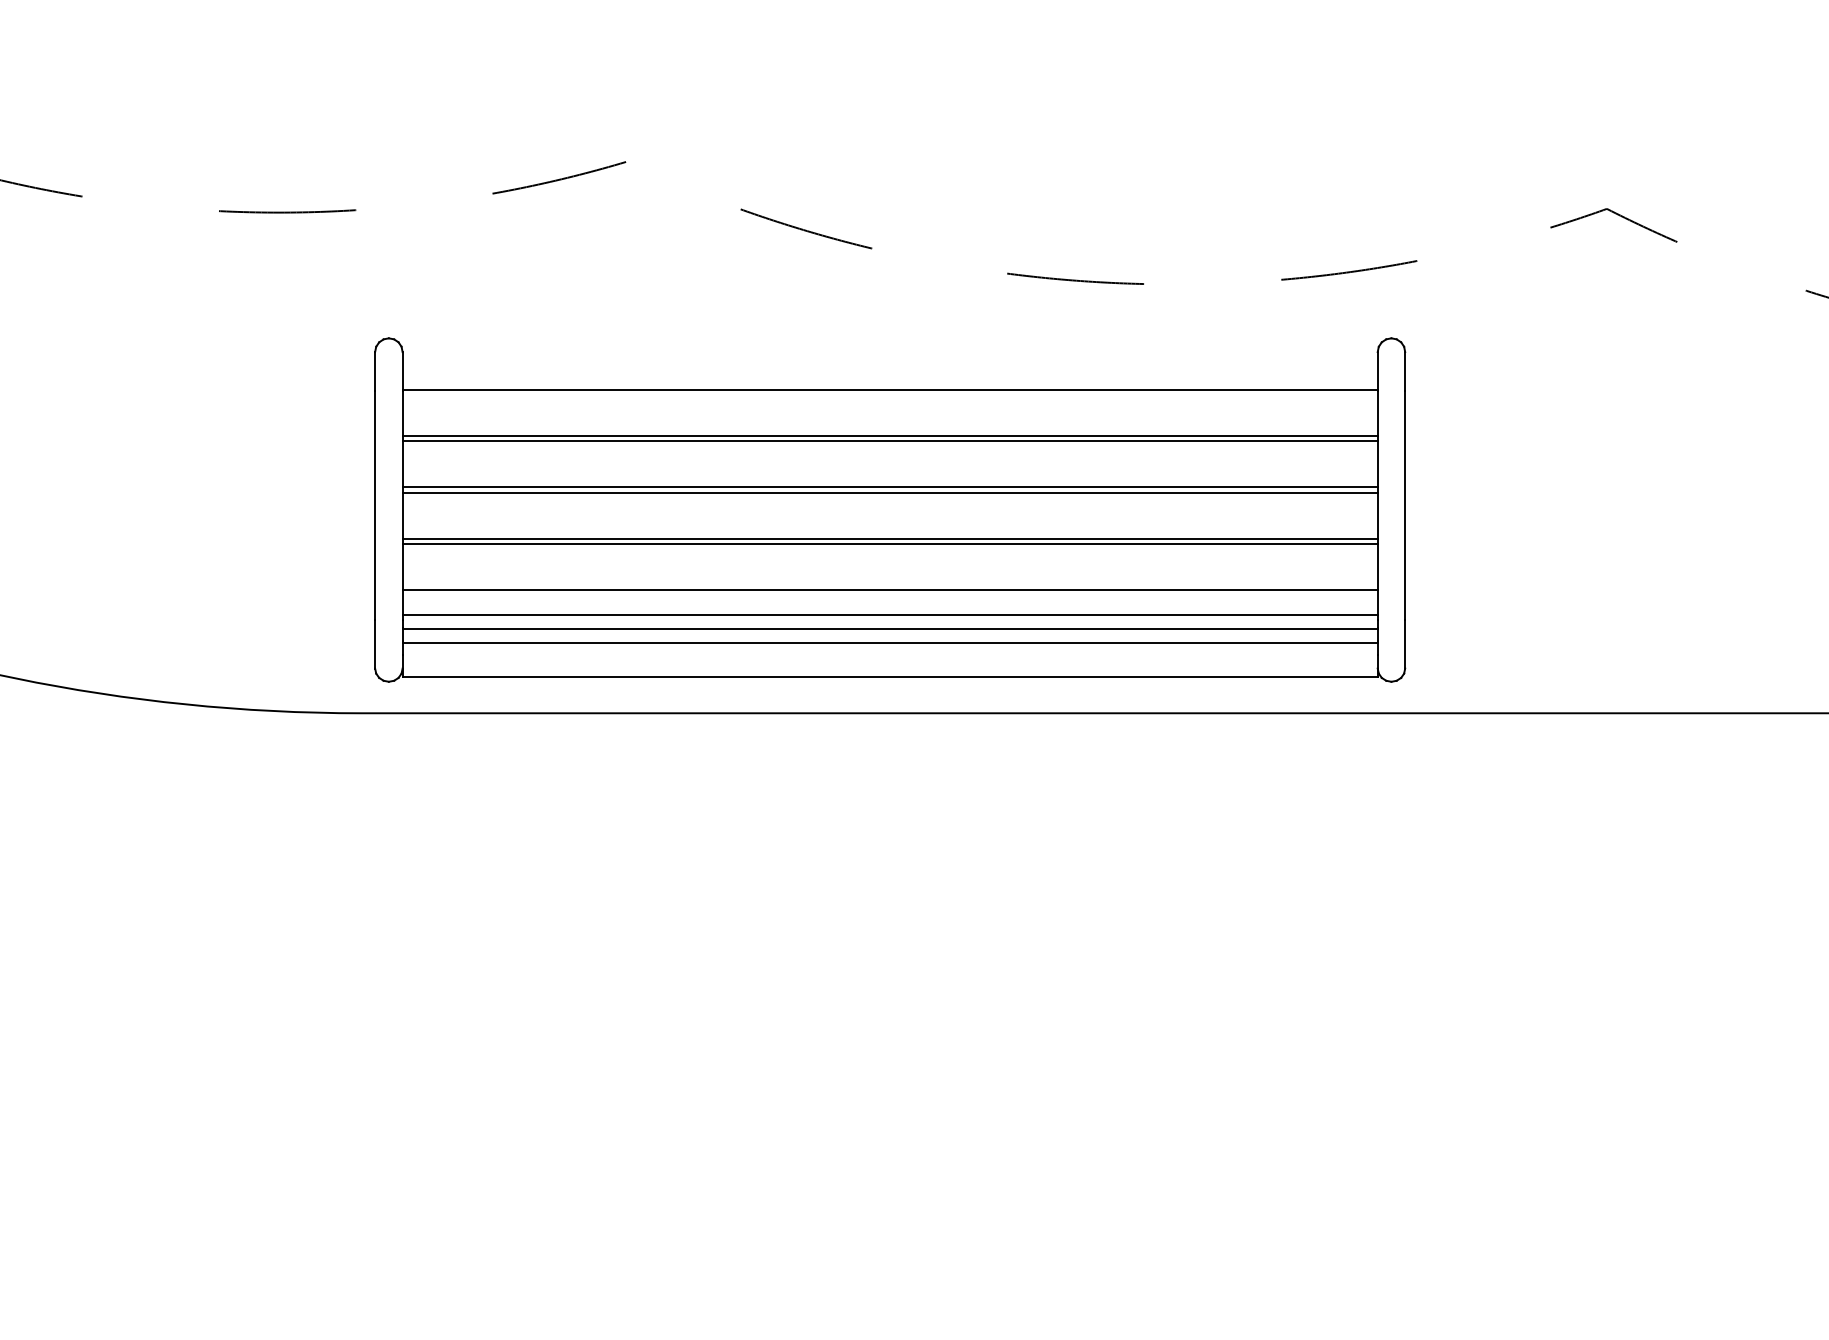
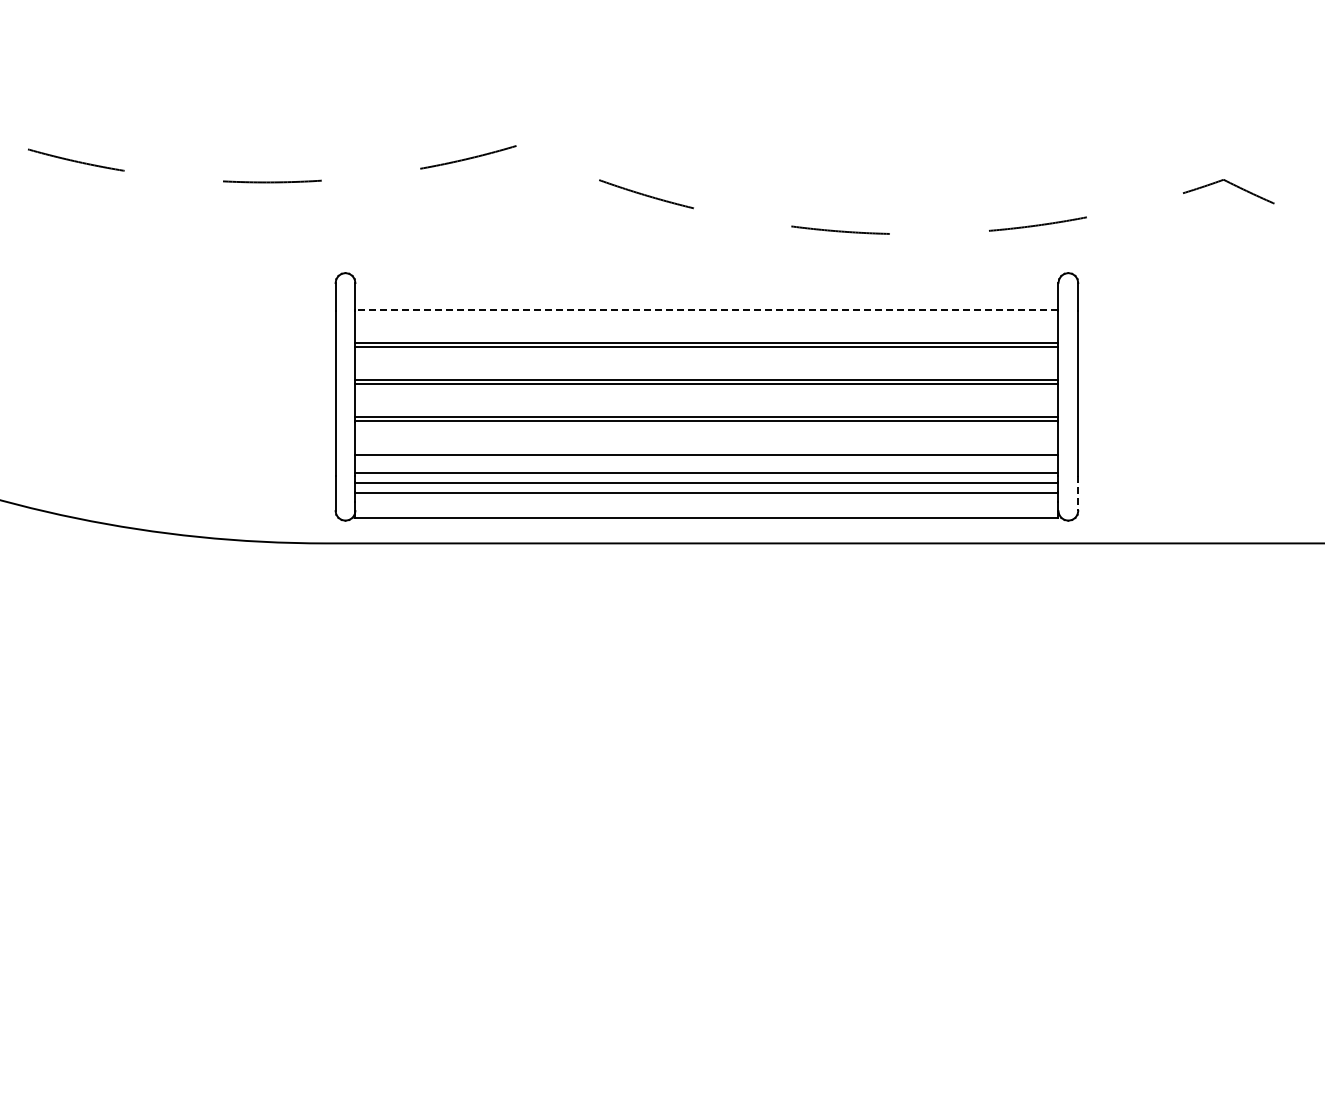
line: (889, 390) -> (706, 310), solid -> dashed
line: (1405, 645) -> (1078, 494), solid -> dashed

